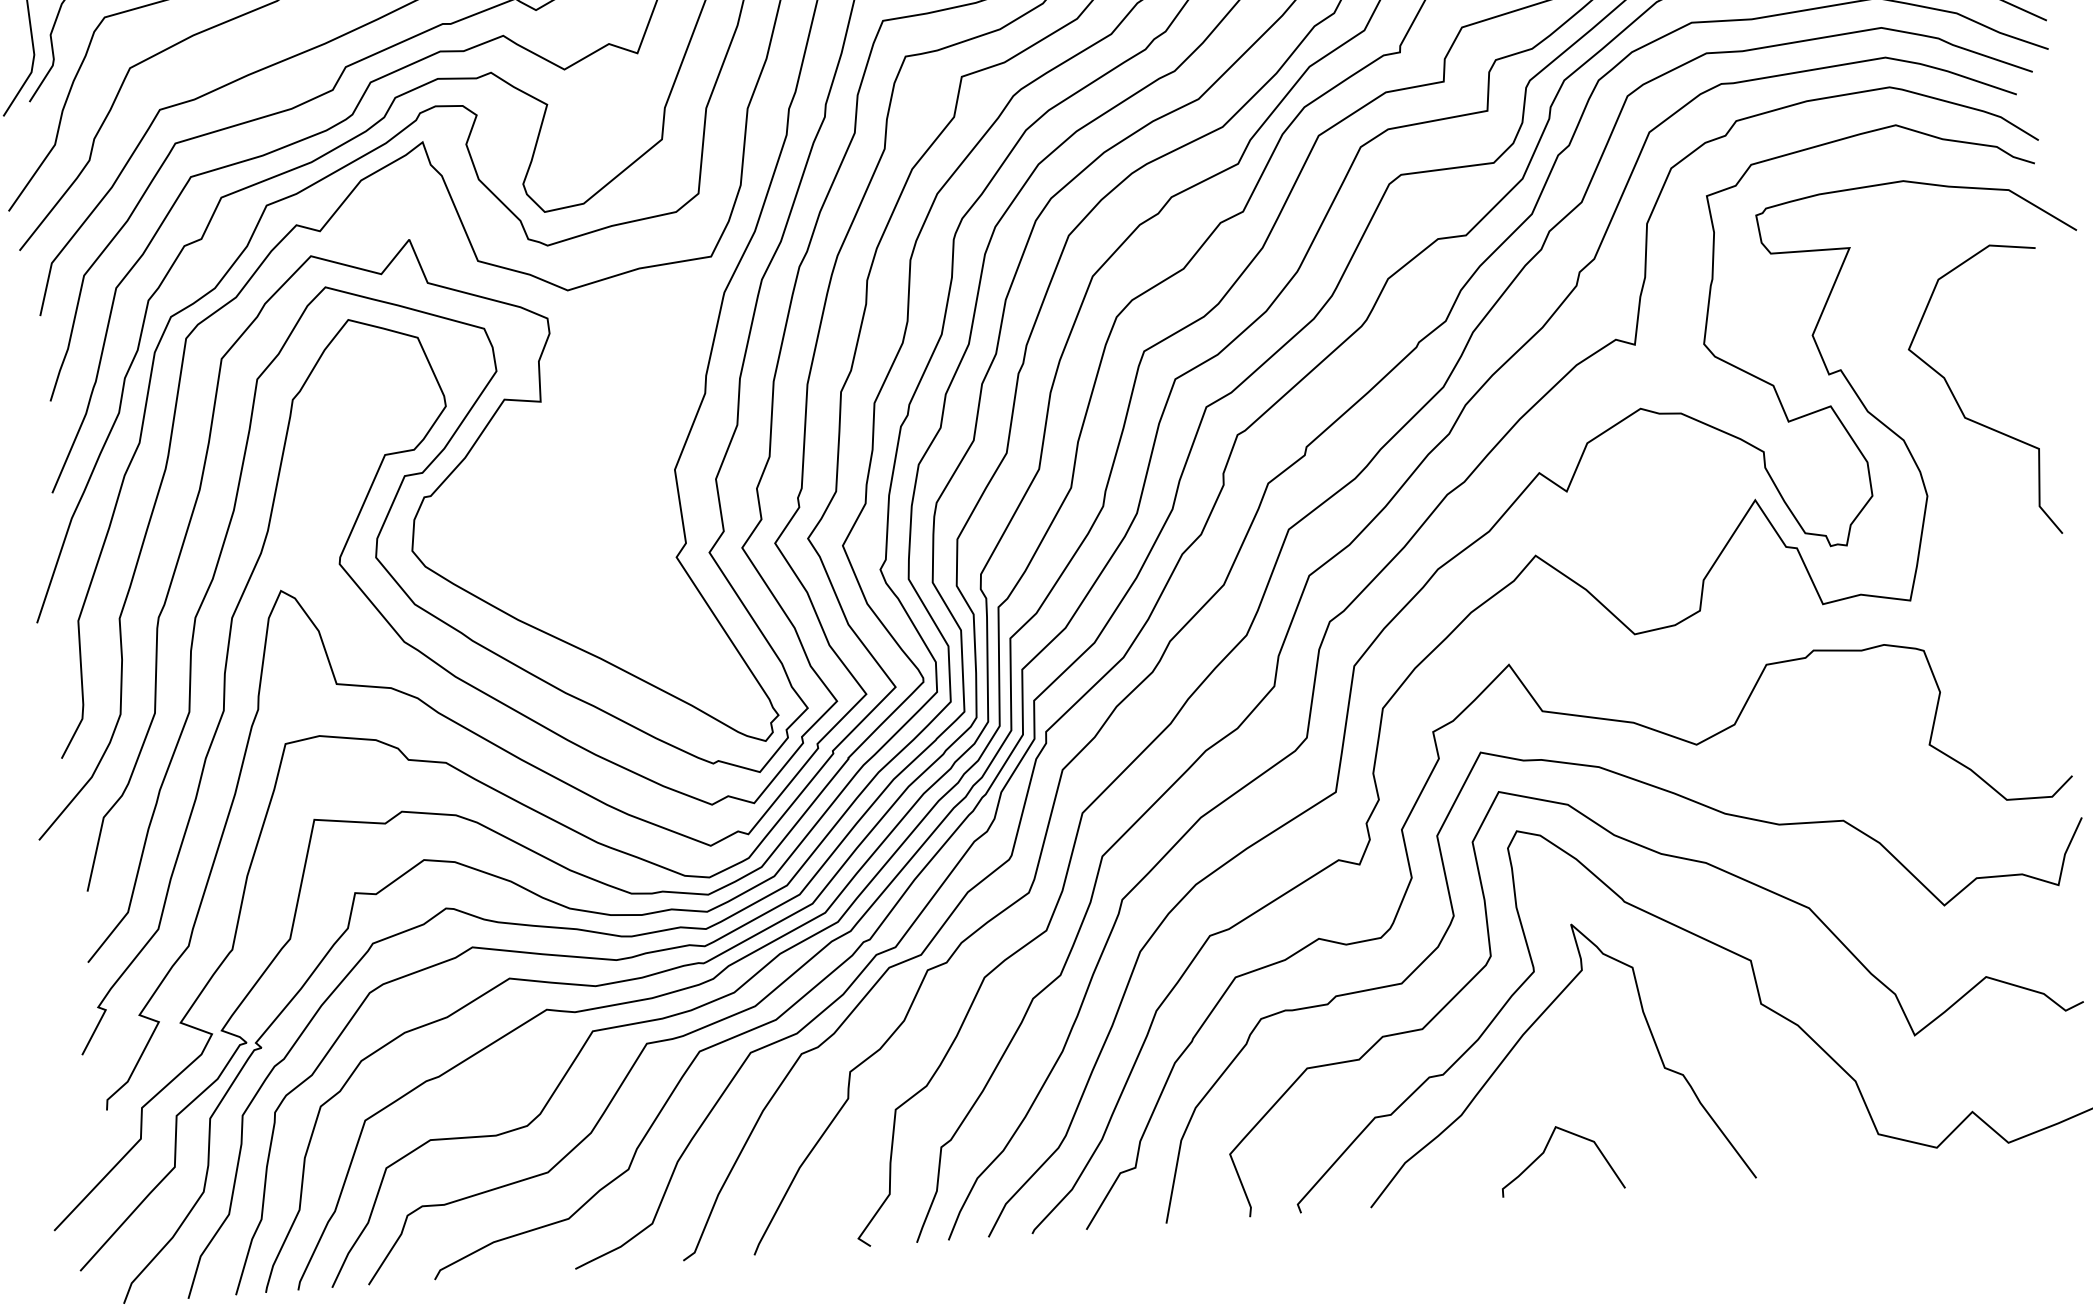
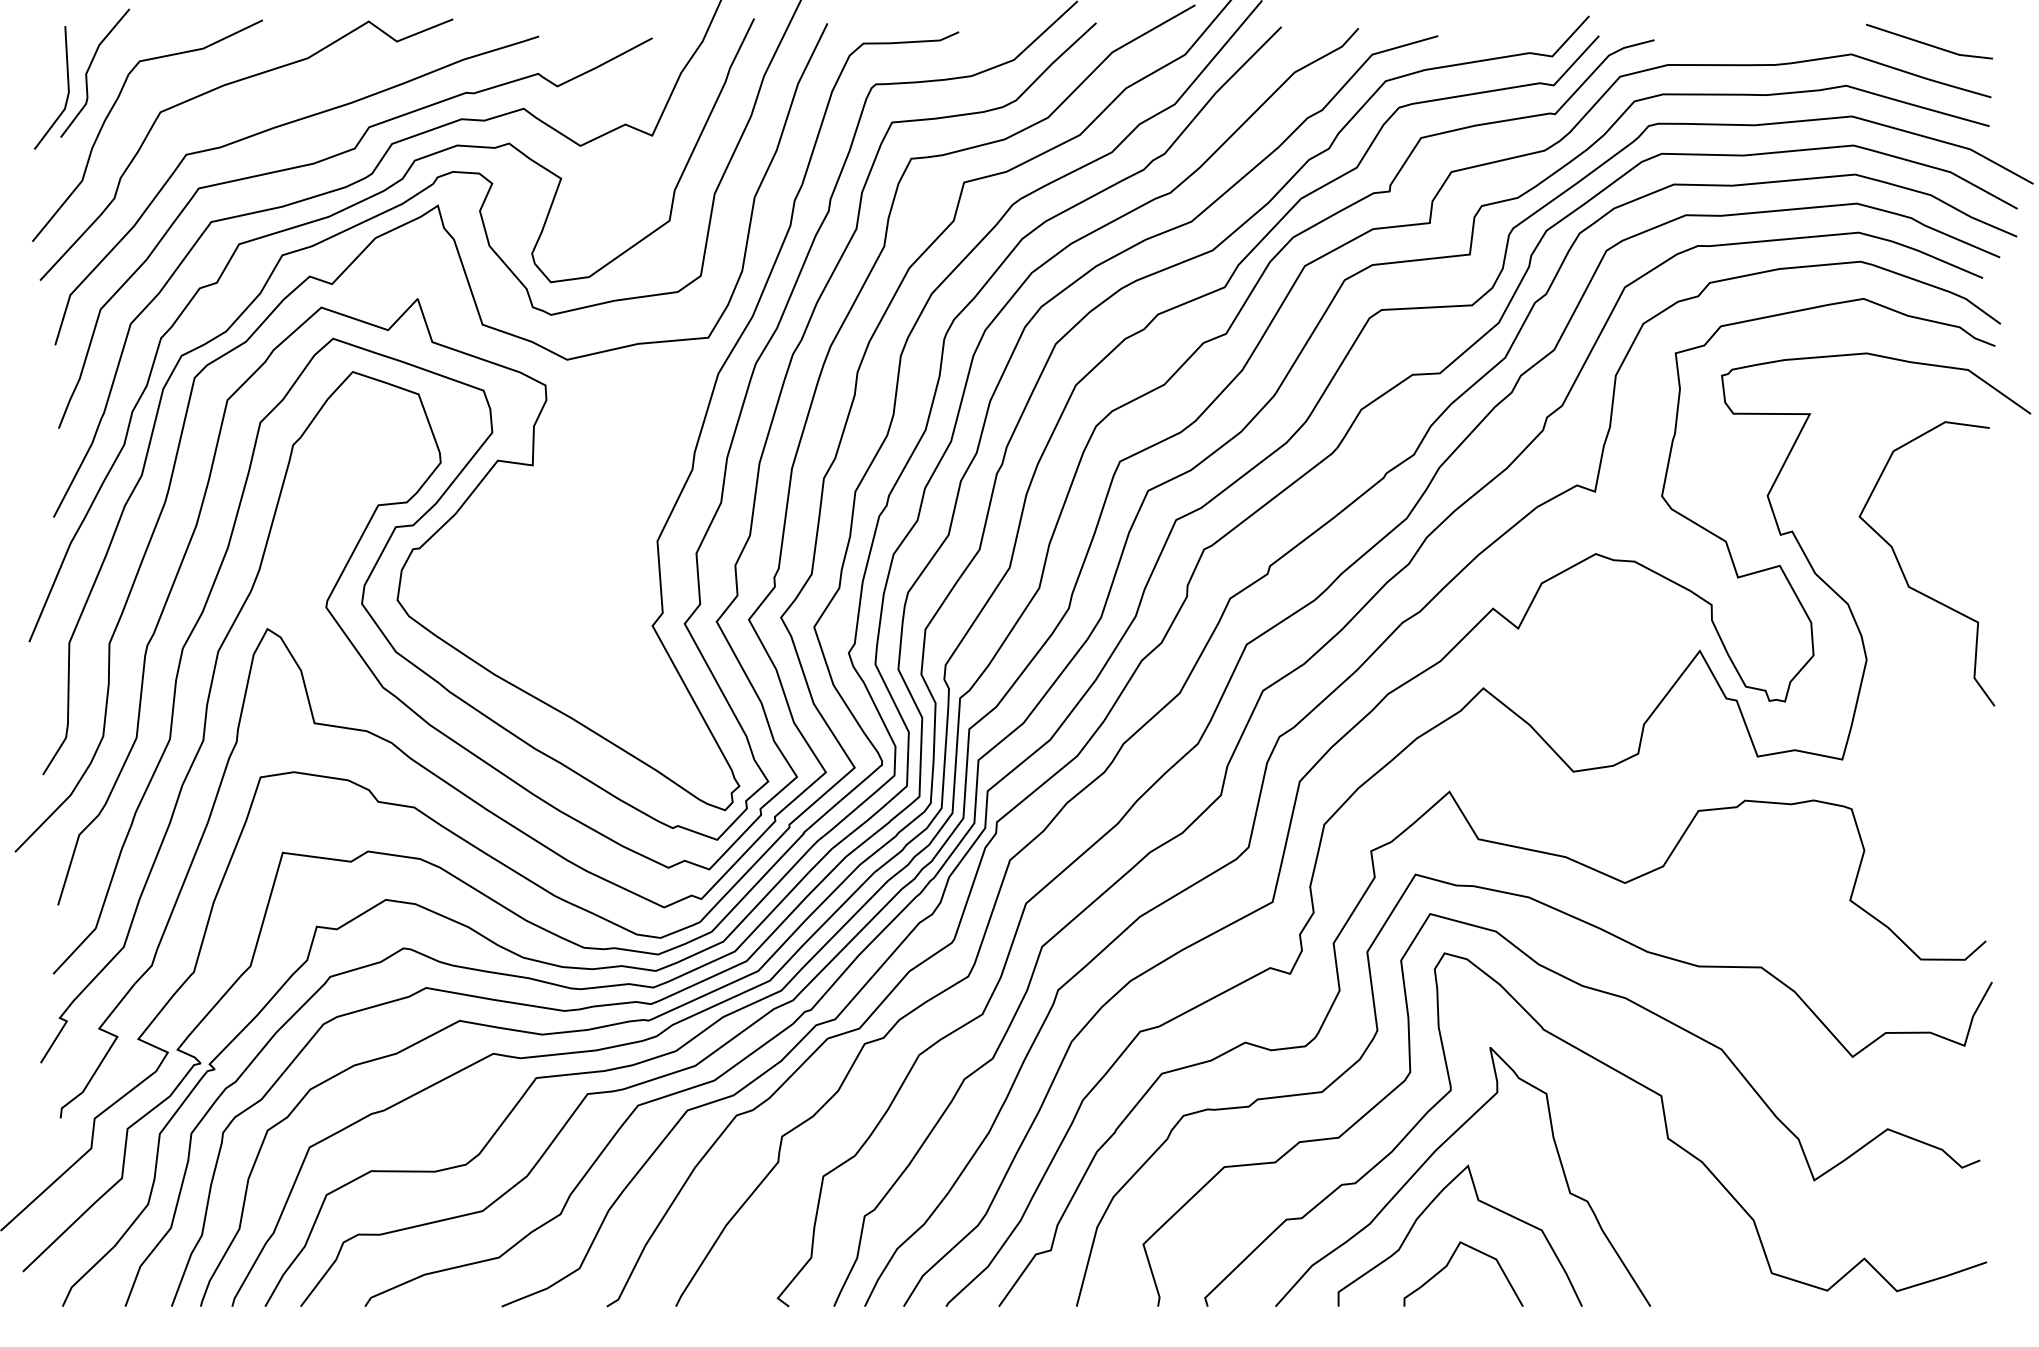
curve: (1571, 1083) -> (1478, 1201), added

